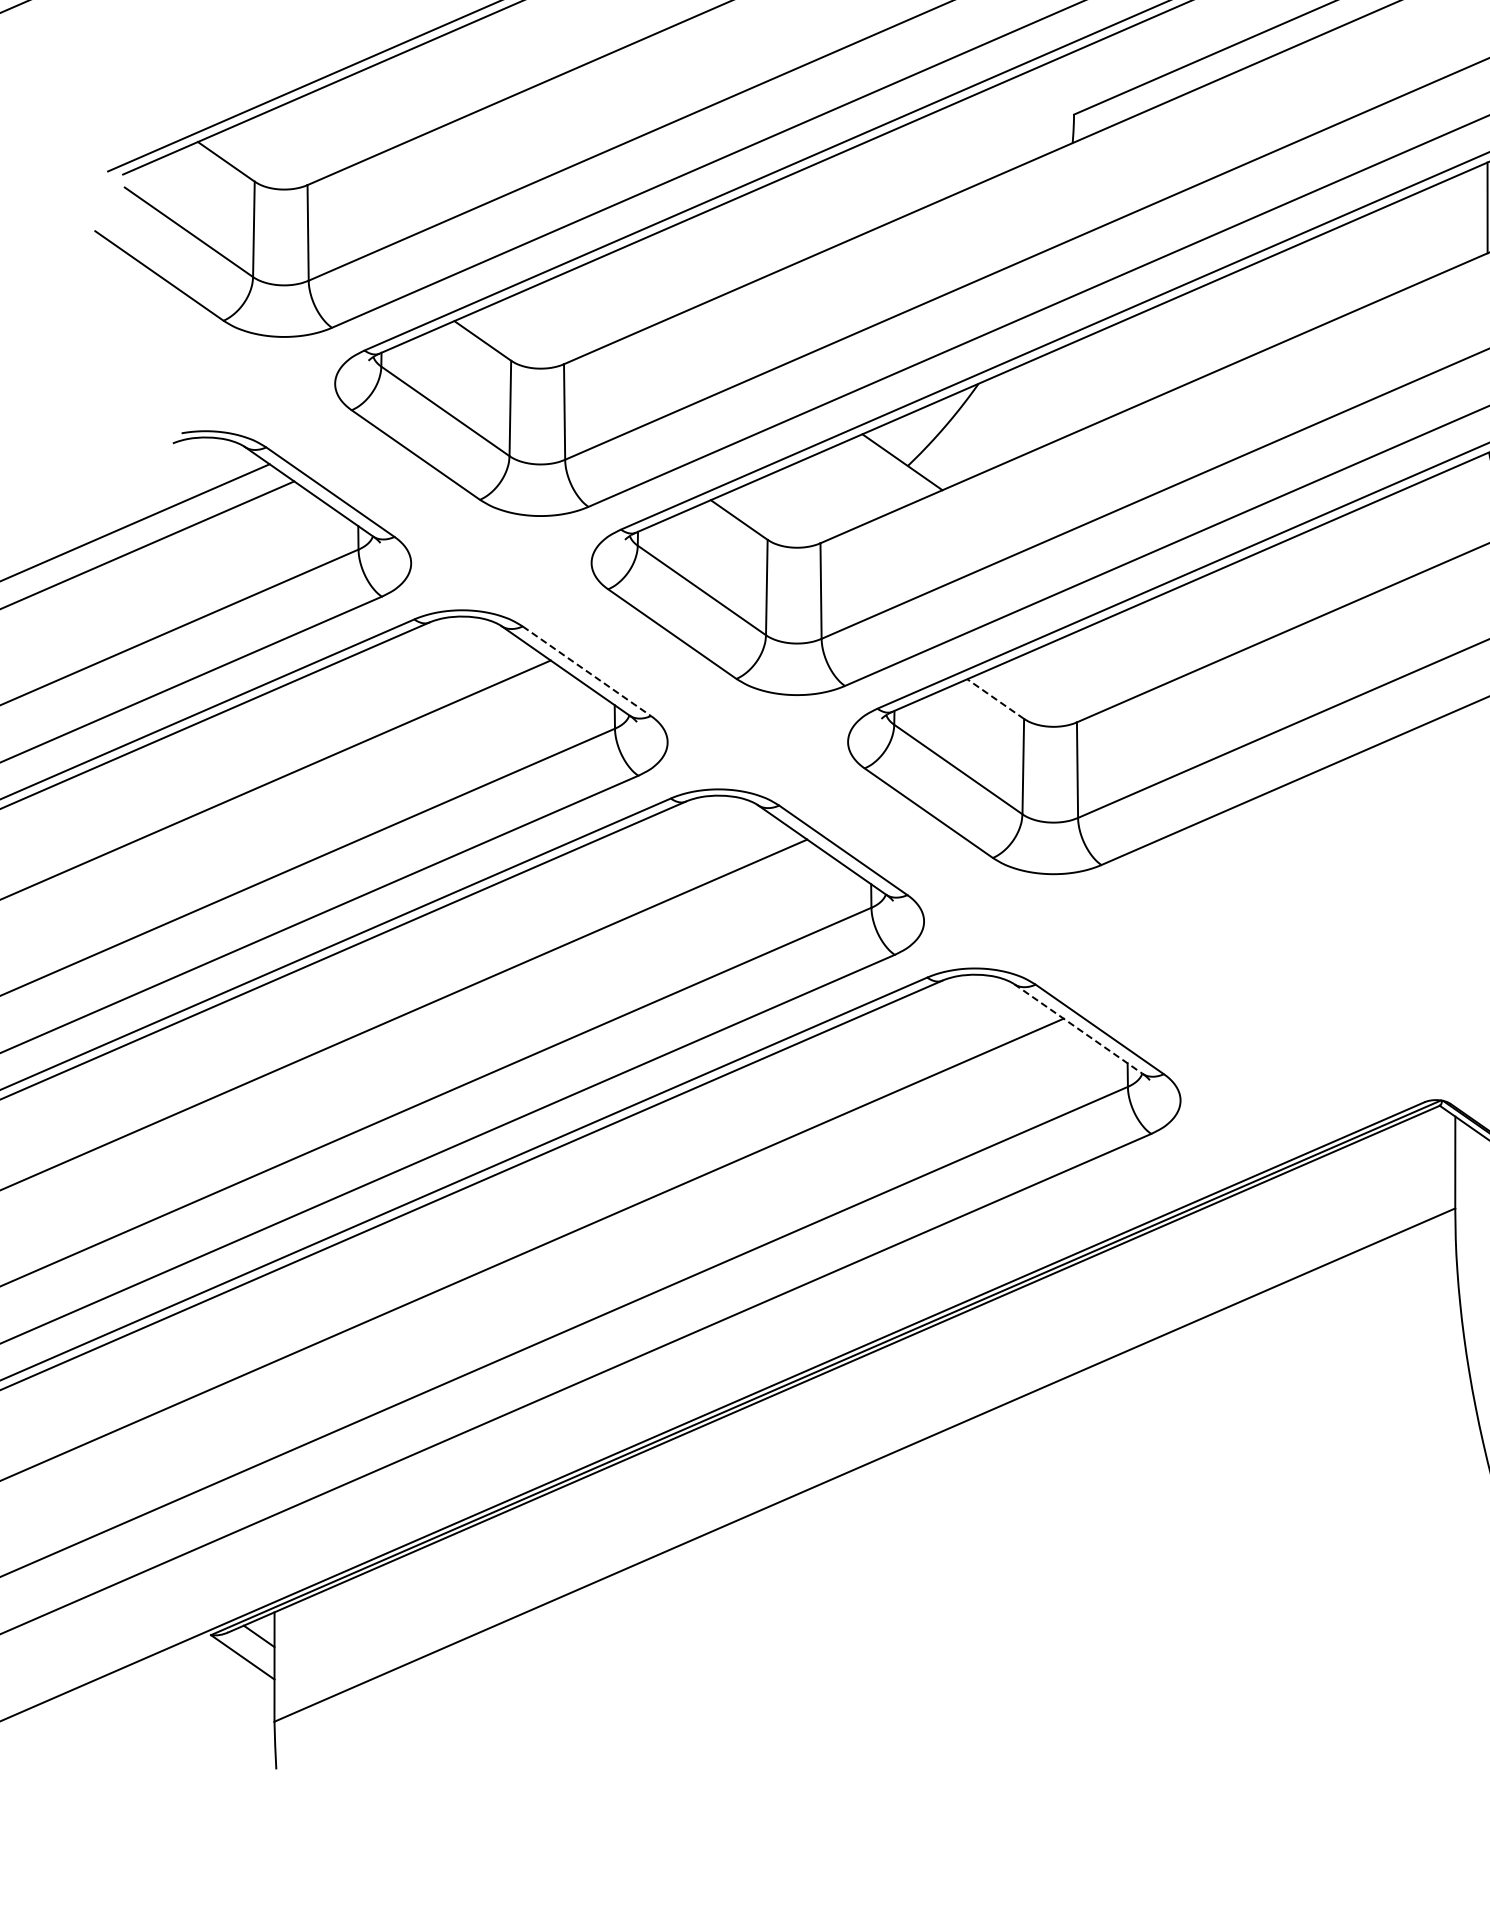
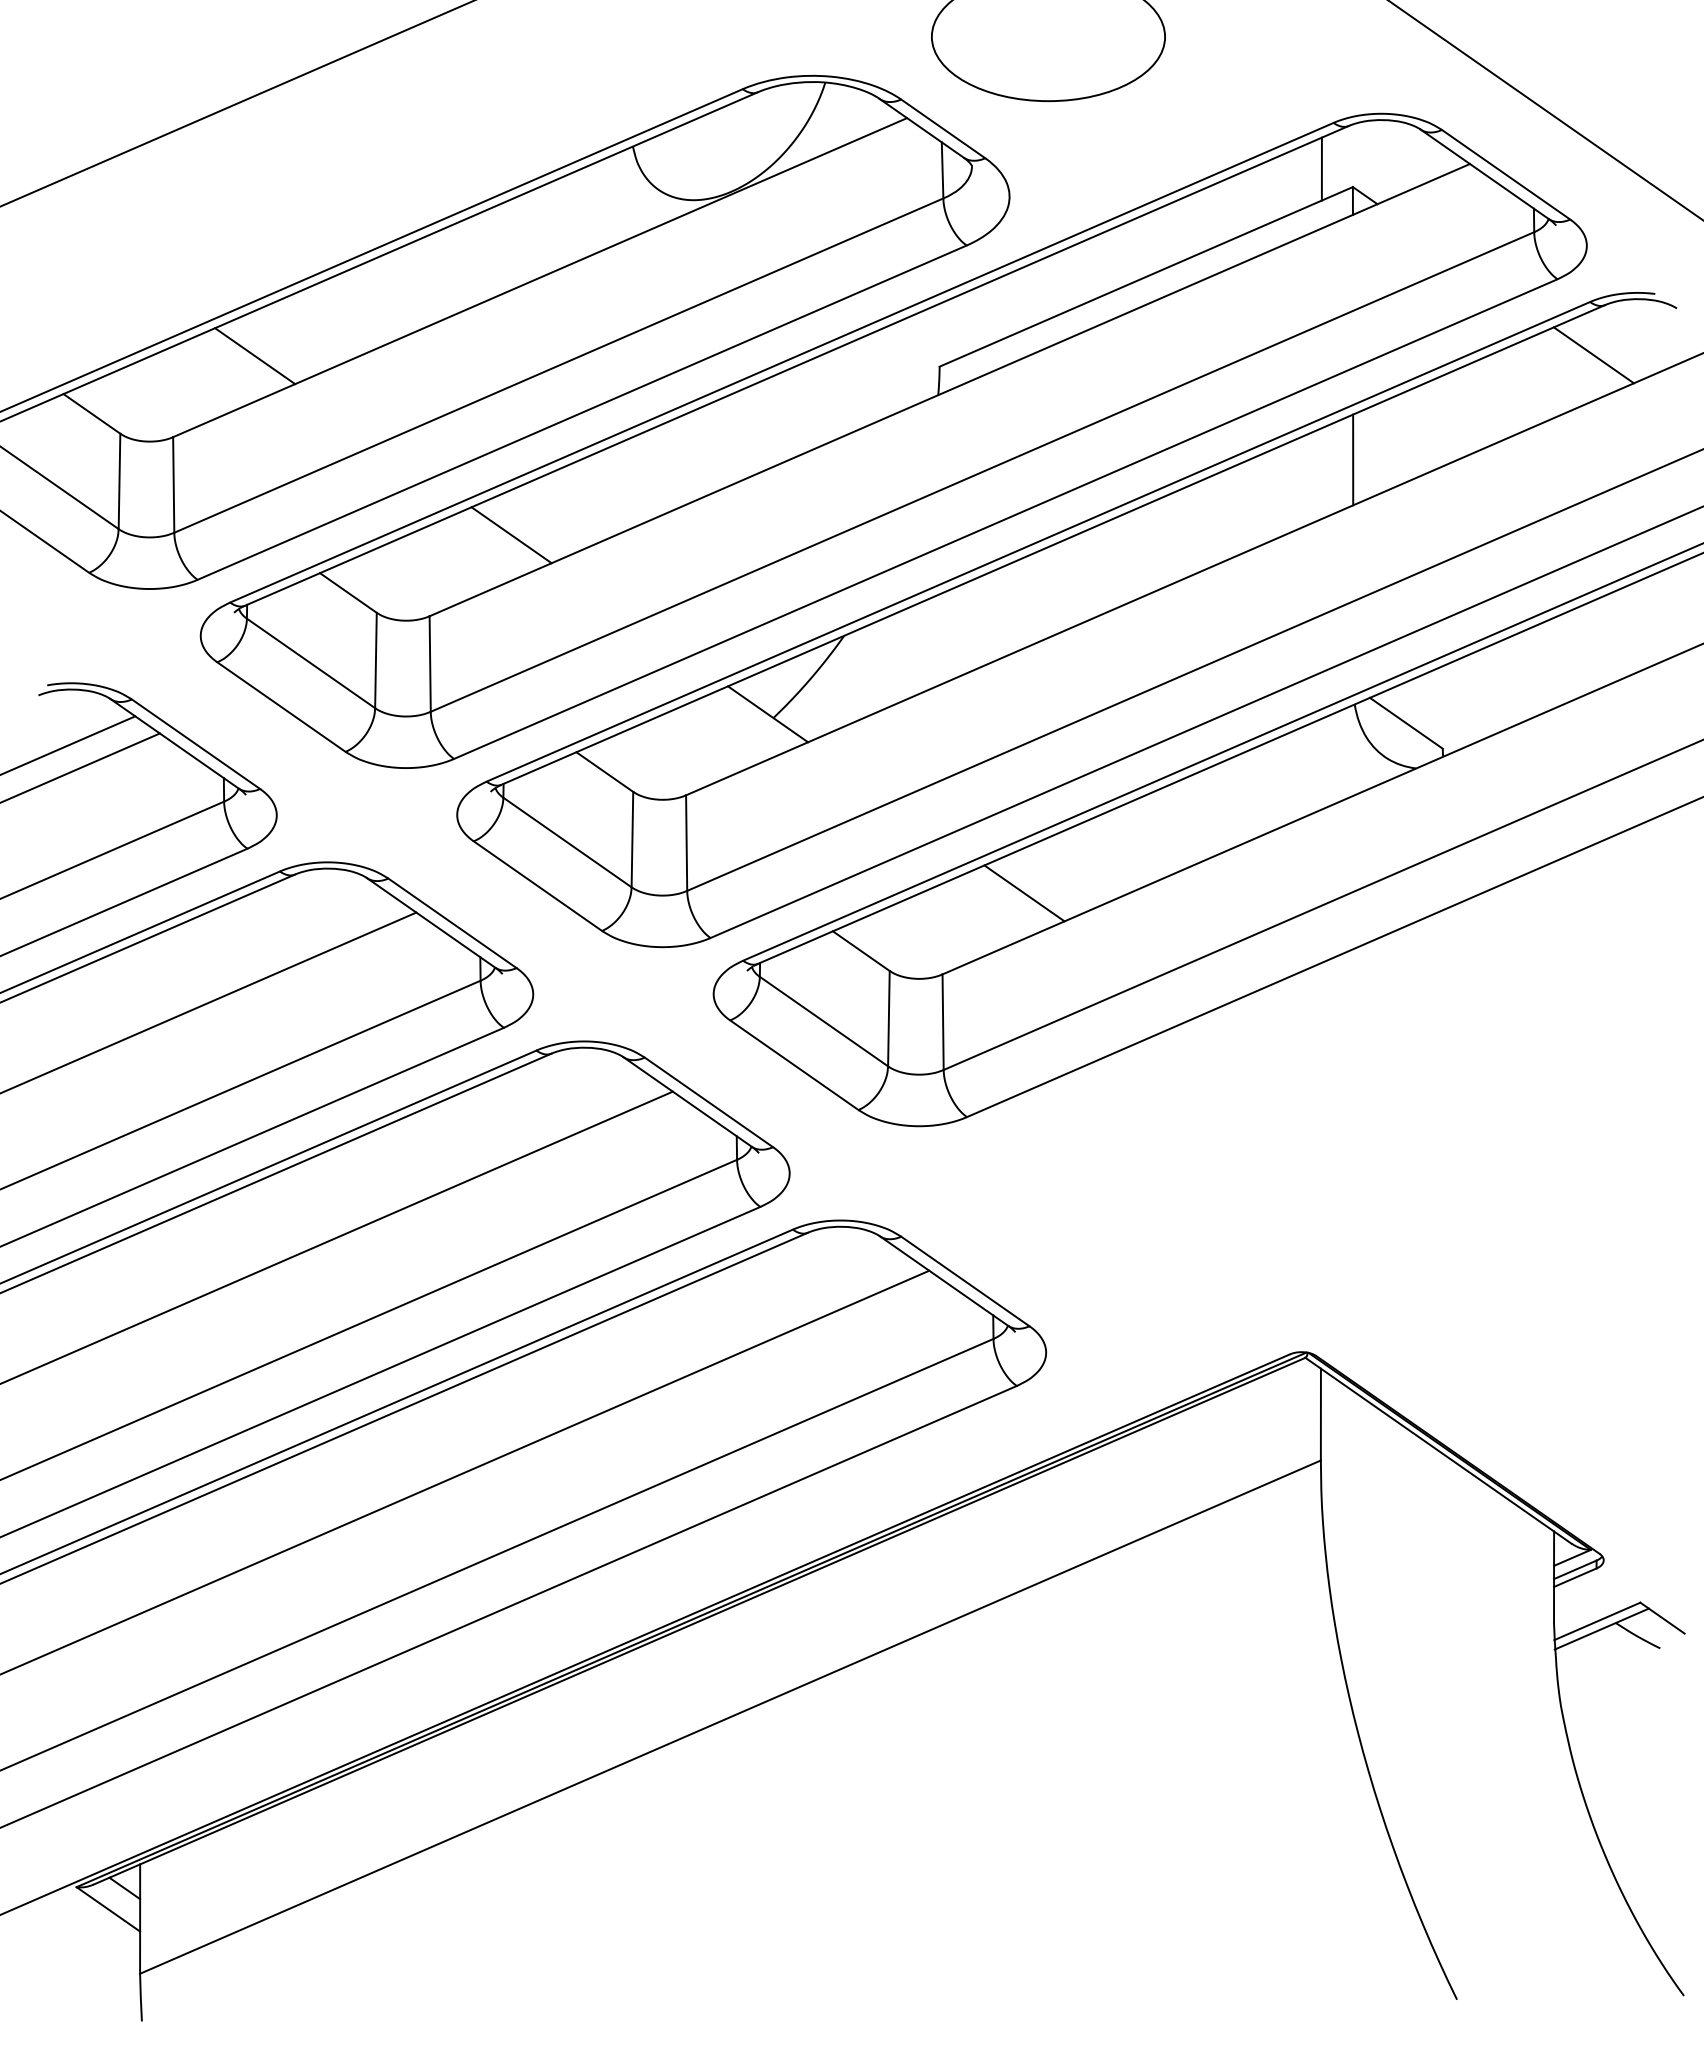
line: (389, 104) -> (255, 356), added
line: (645, 283) -> (511, 535), added
line: (1158, 641) -> (1024, 893), added
line: (586, 671) -> (452, 923), dashed -> solid
line: (995, 699) -> (861, 951), dashed -> solid
line: (1078, 1029) -> (944, 1281), dashed -> solid

